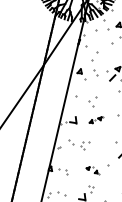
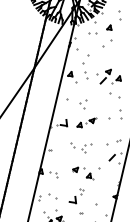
part: (101, 30) -> (92, 33), size x0.62
part: (95, 119) -> (86, 122), size x1.43
part: (79, 144) -> (81, 147), moved
part: (92, 170) -> (83, 173), size x1.67

